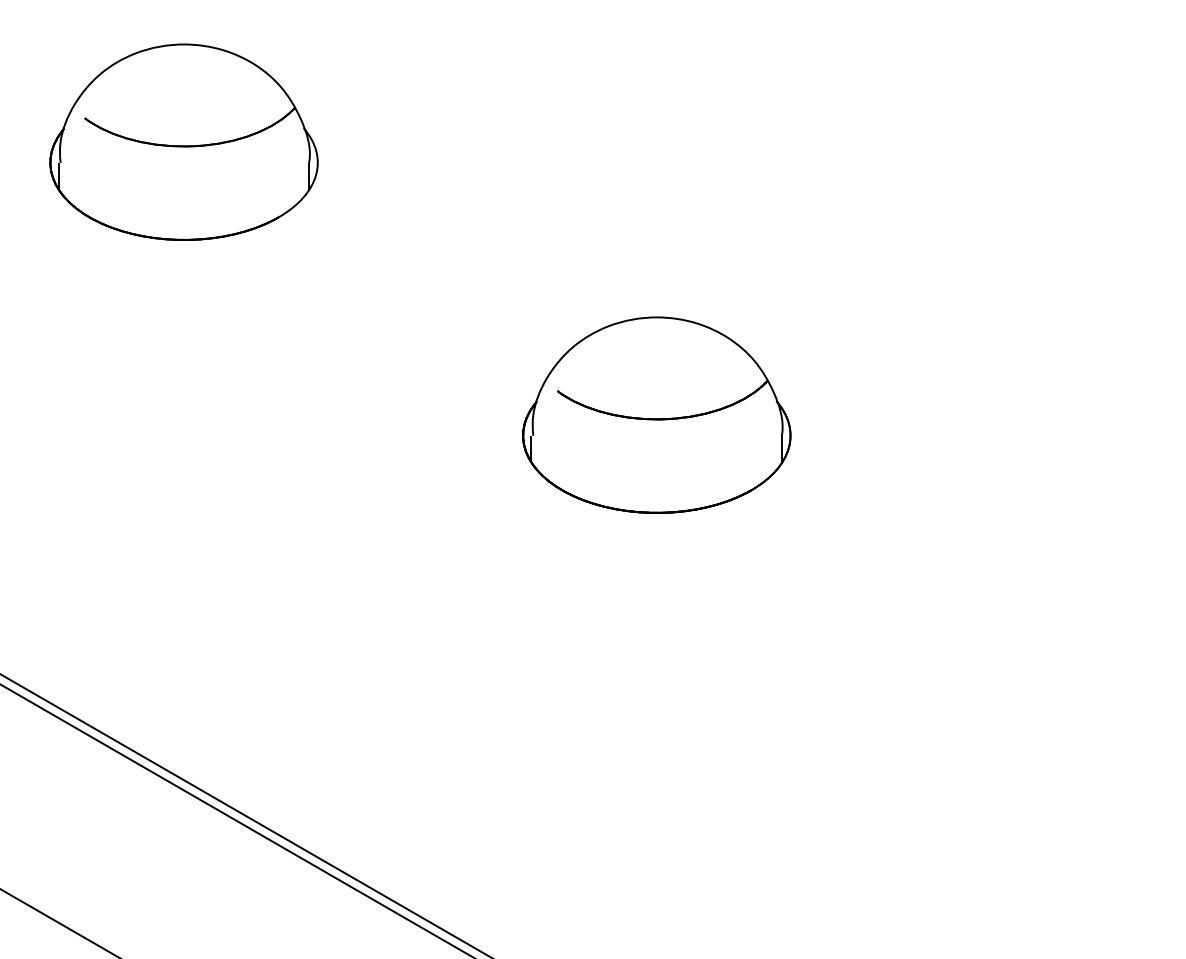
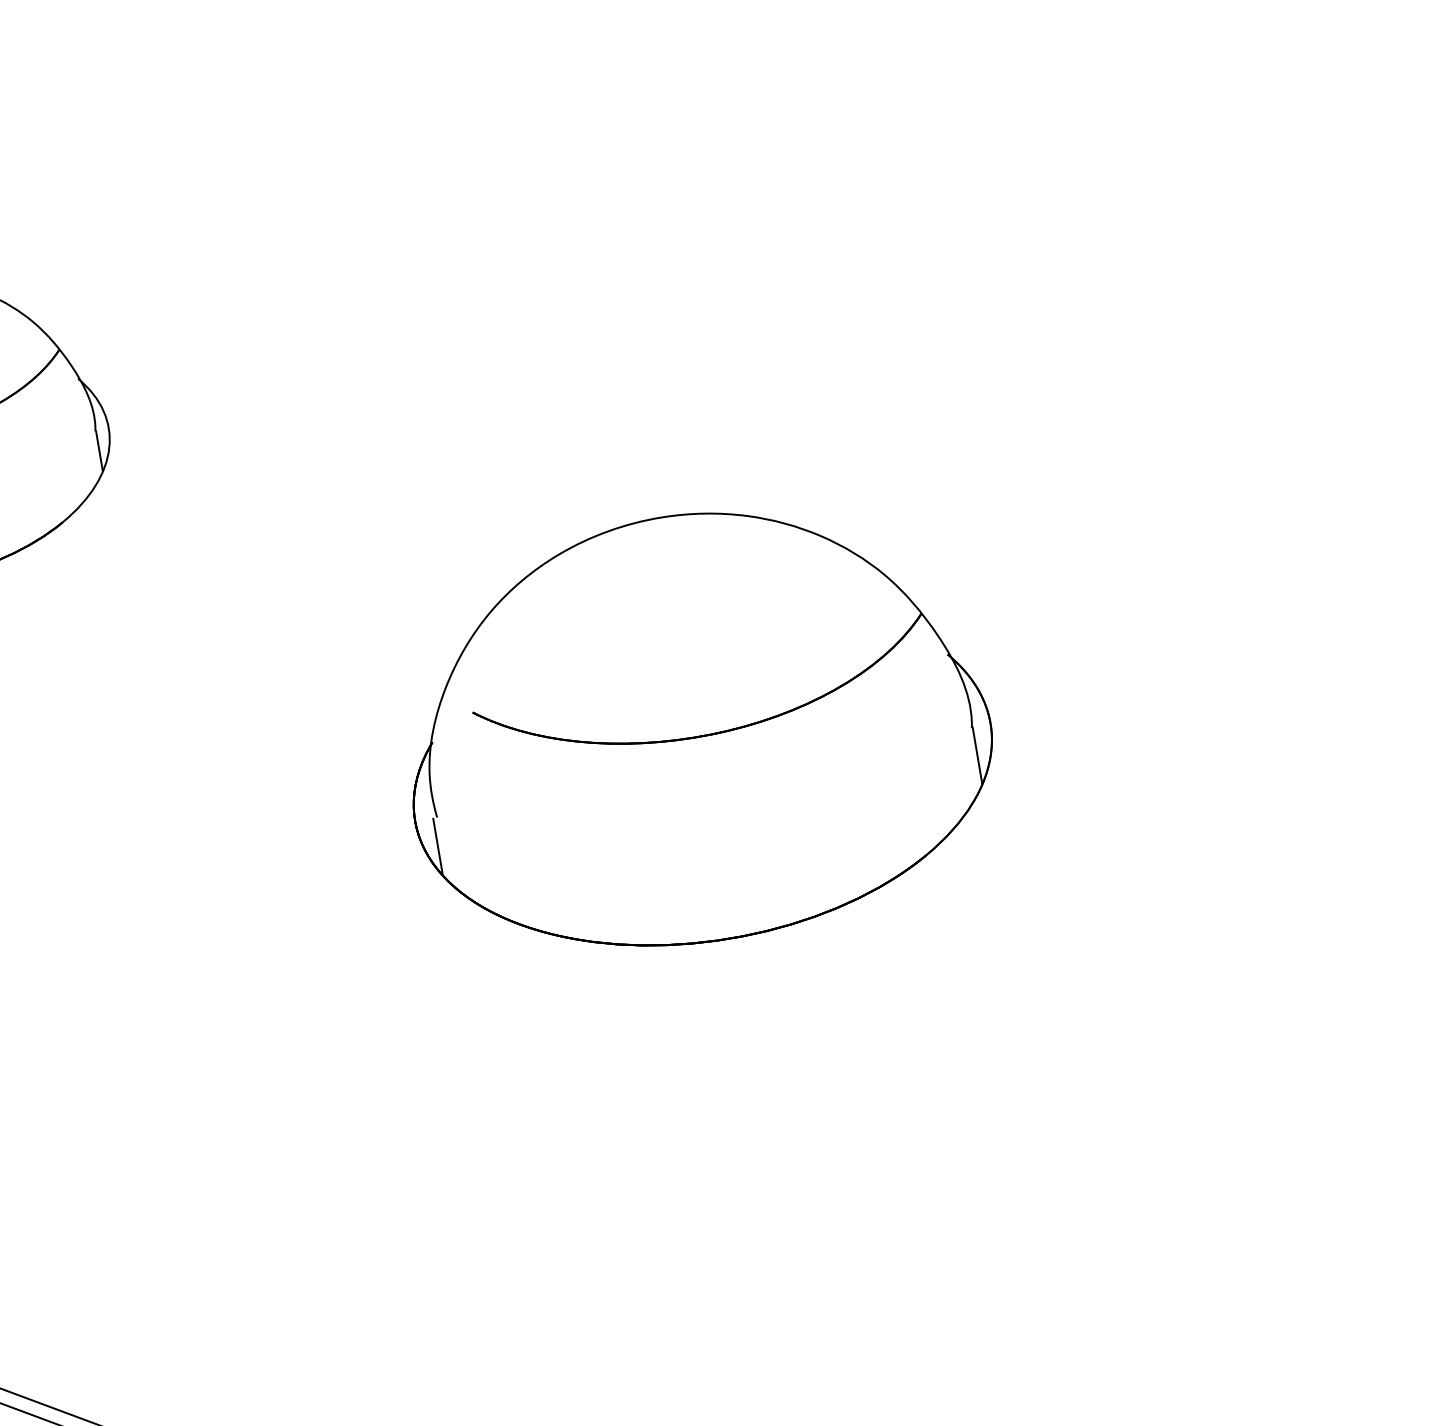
part: (656, 414) -> (694, 727), size x1.4

